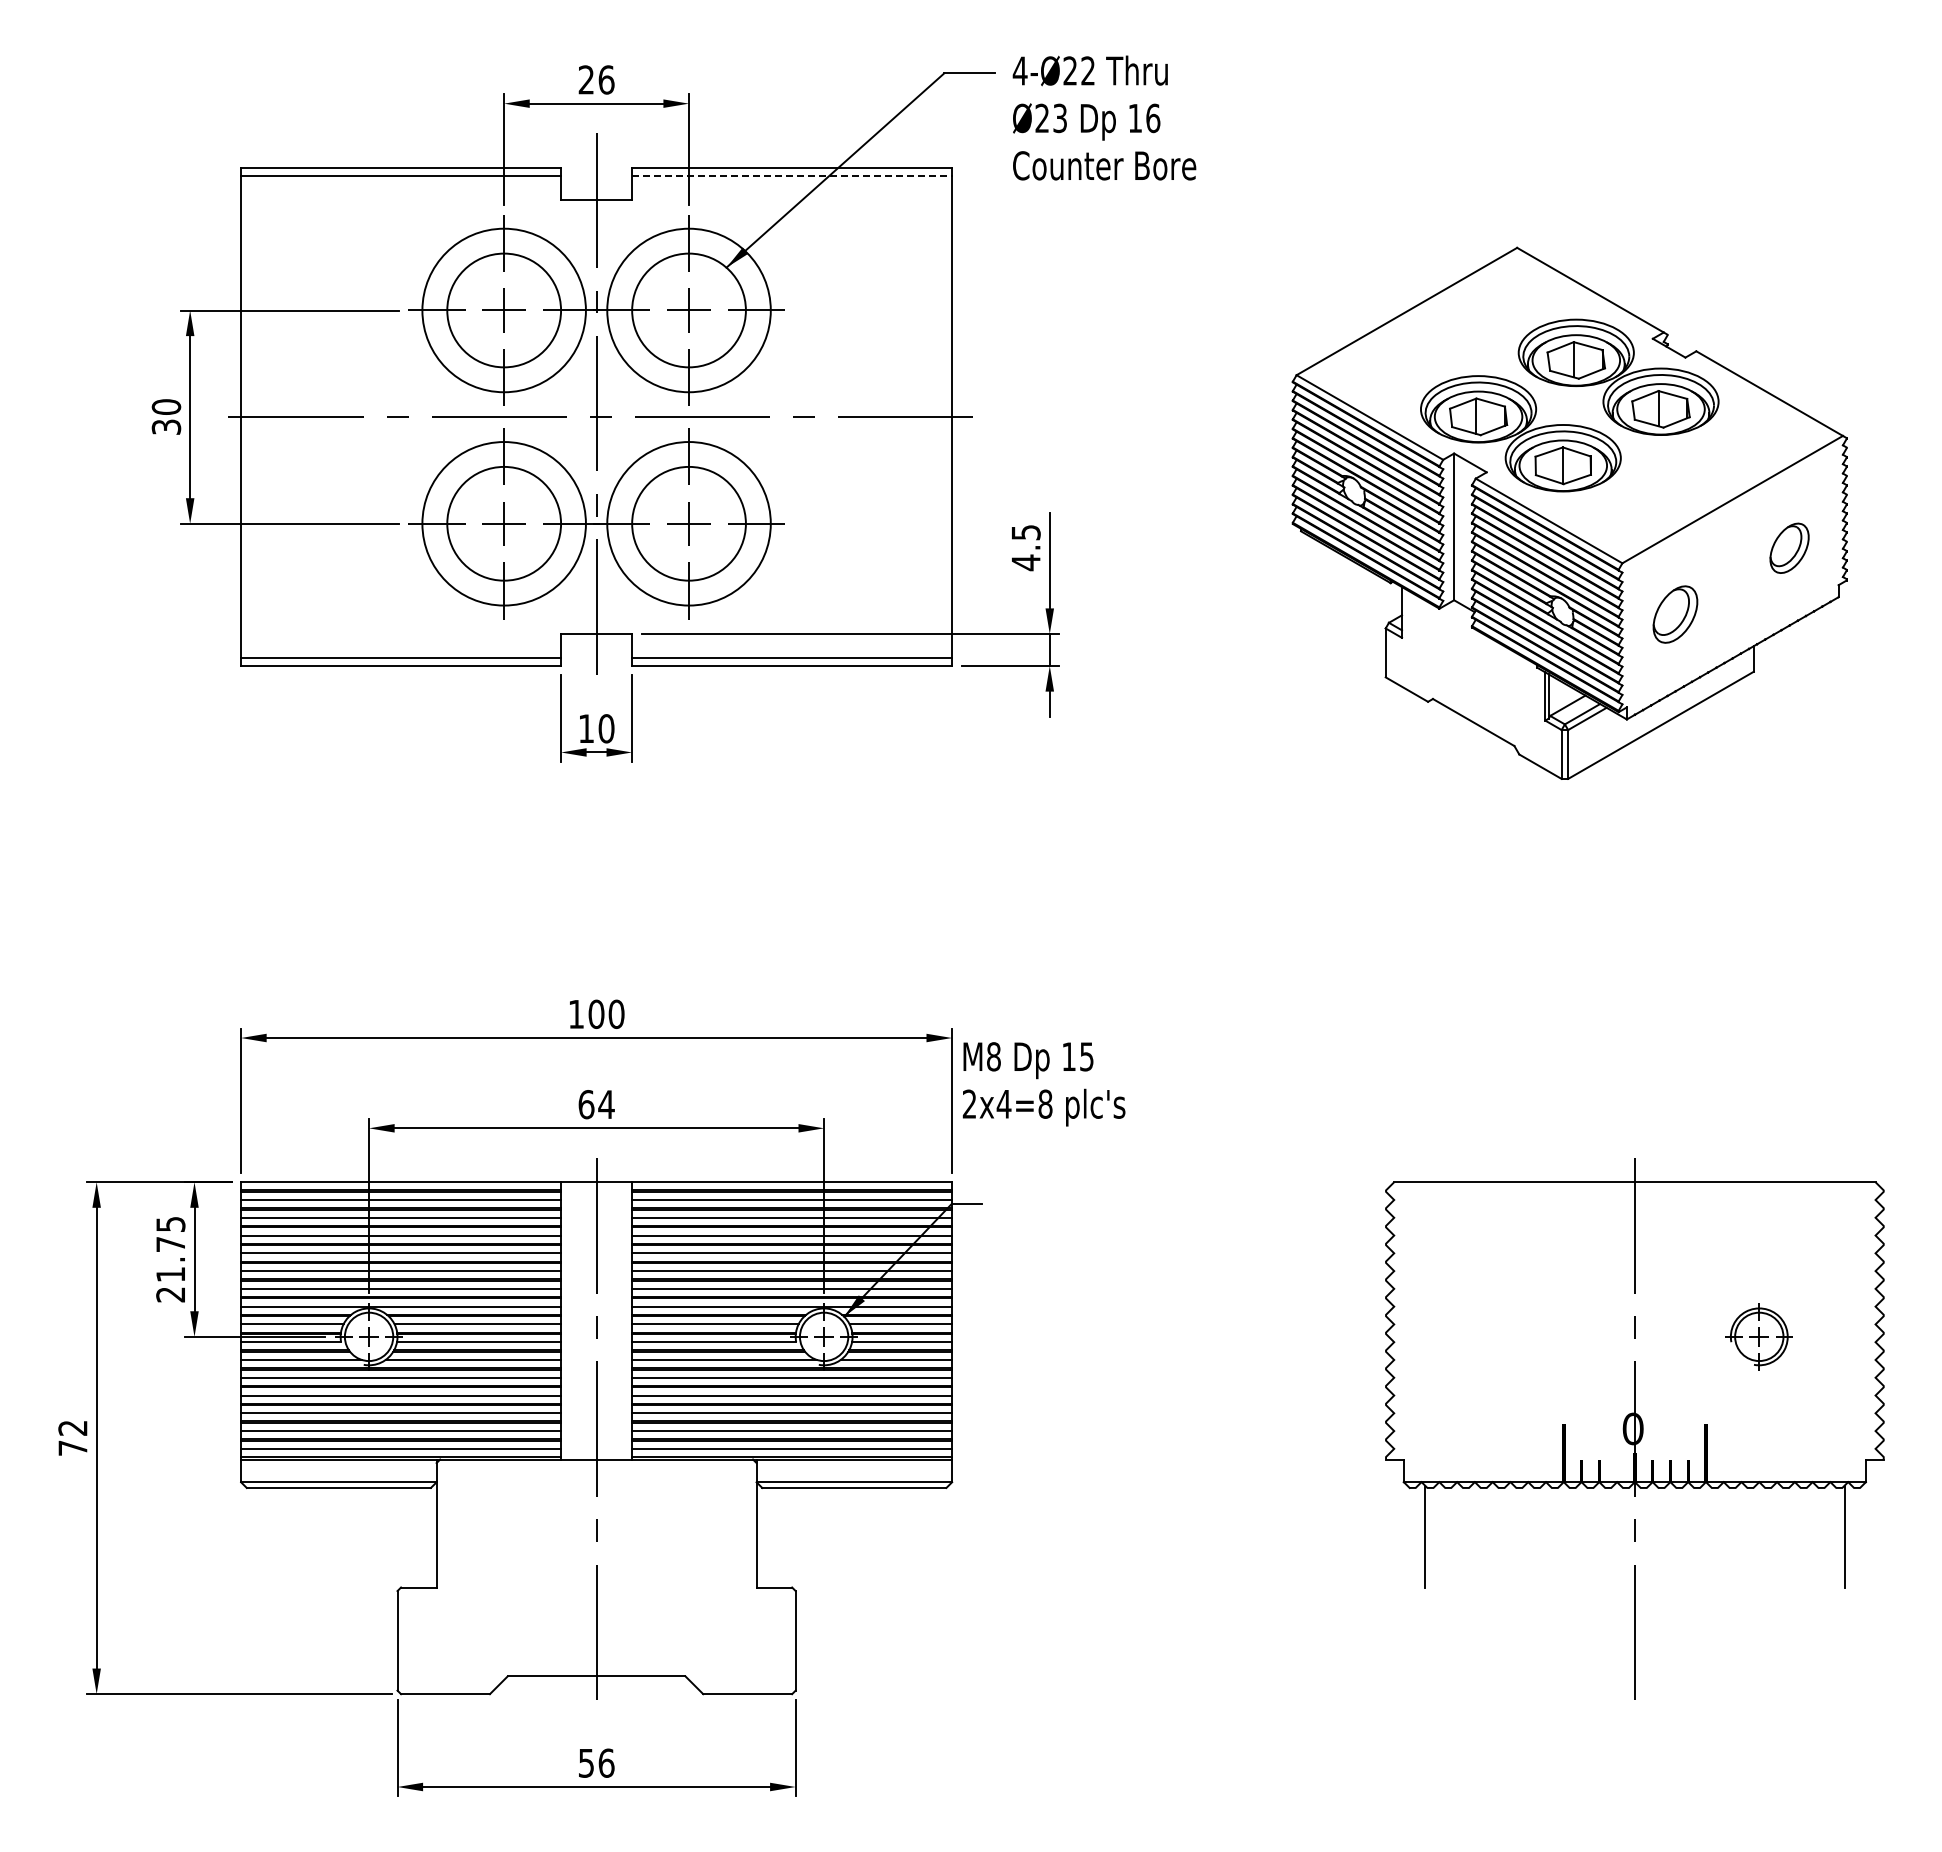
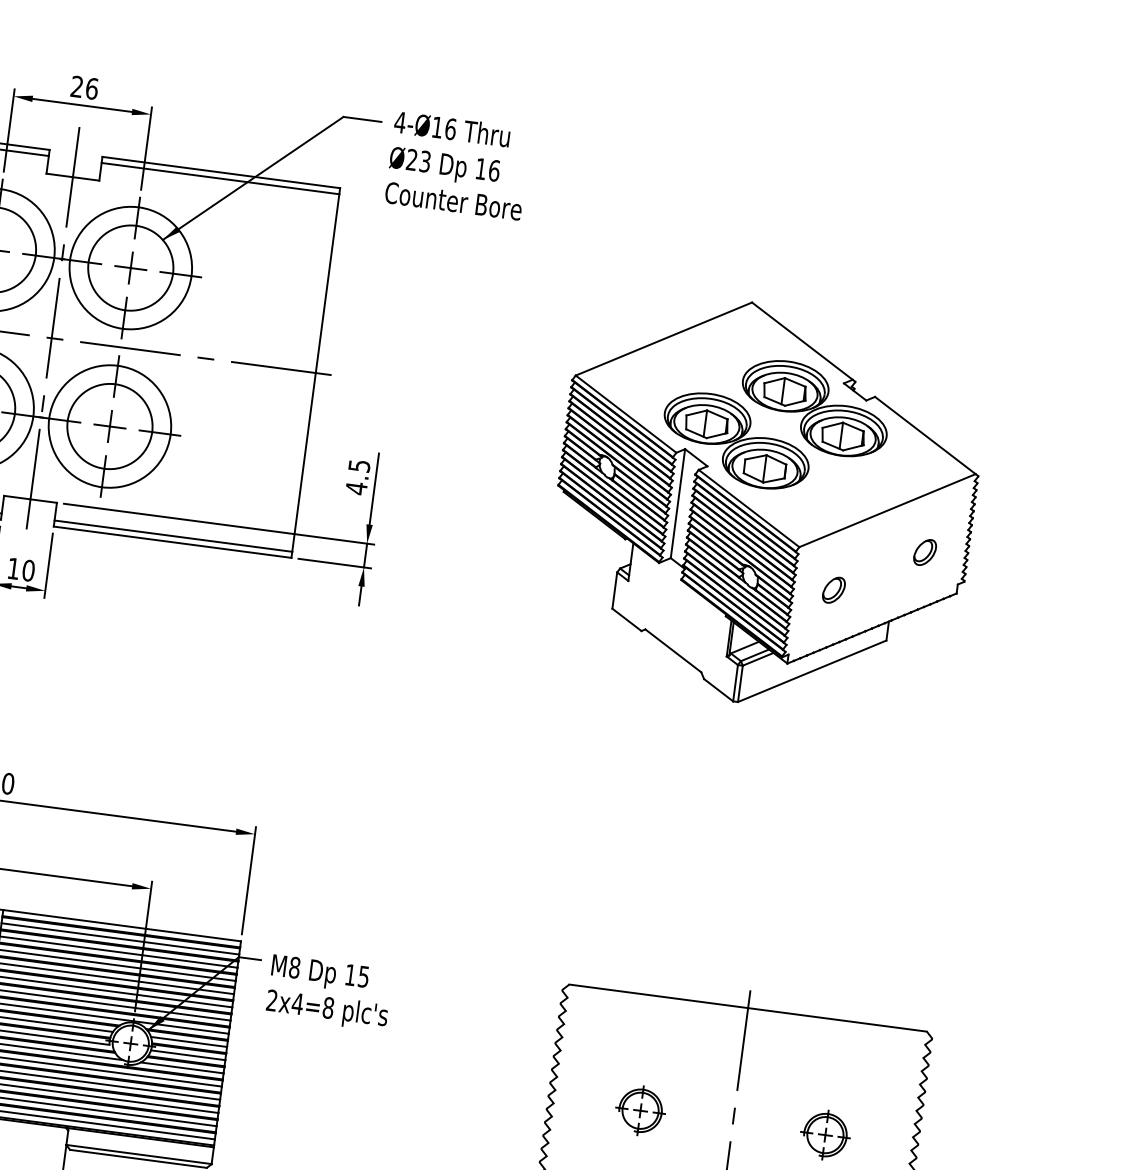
text: (1079, 70) -> (444, 128), 4-Ø22 -> 4-Ø16
line: (792, 176) -> (220, 178), dashed -> solid
part: (1789, 548) -> (924, 552), size x0.71
part: (1675, 613) -> (833, 589), size x0.62
text: (1043, 1084) -> (328, 993), moved
part: (1510, 1336) -> (640, 1110), added

